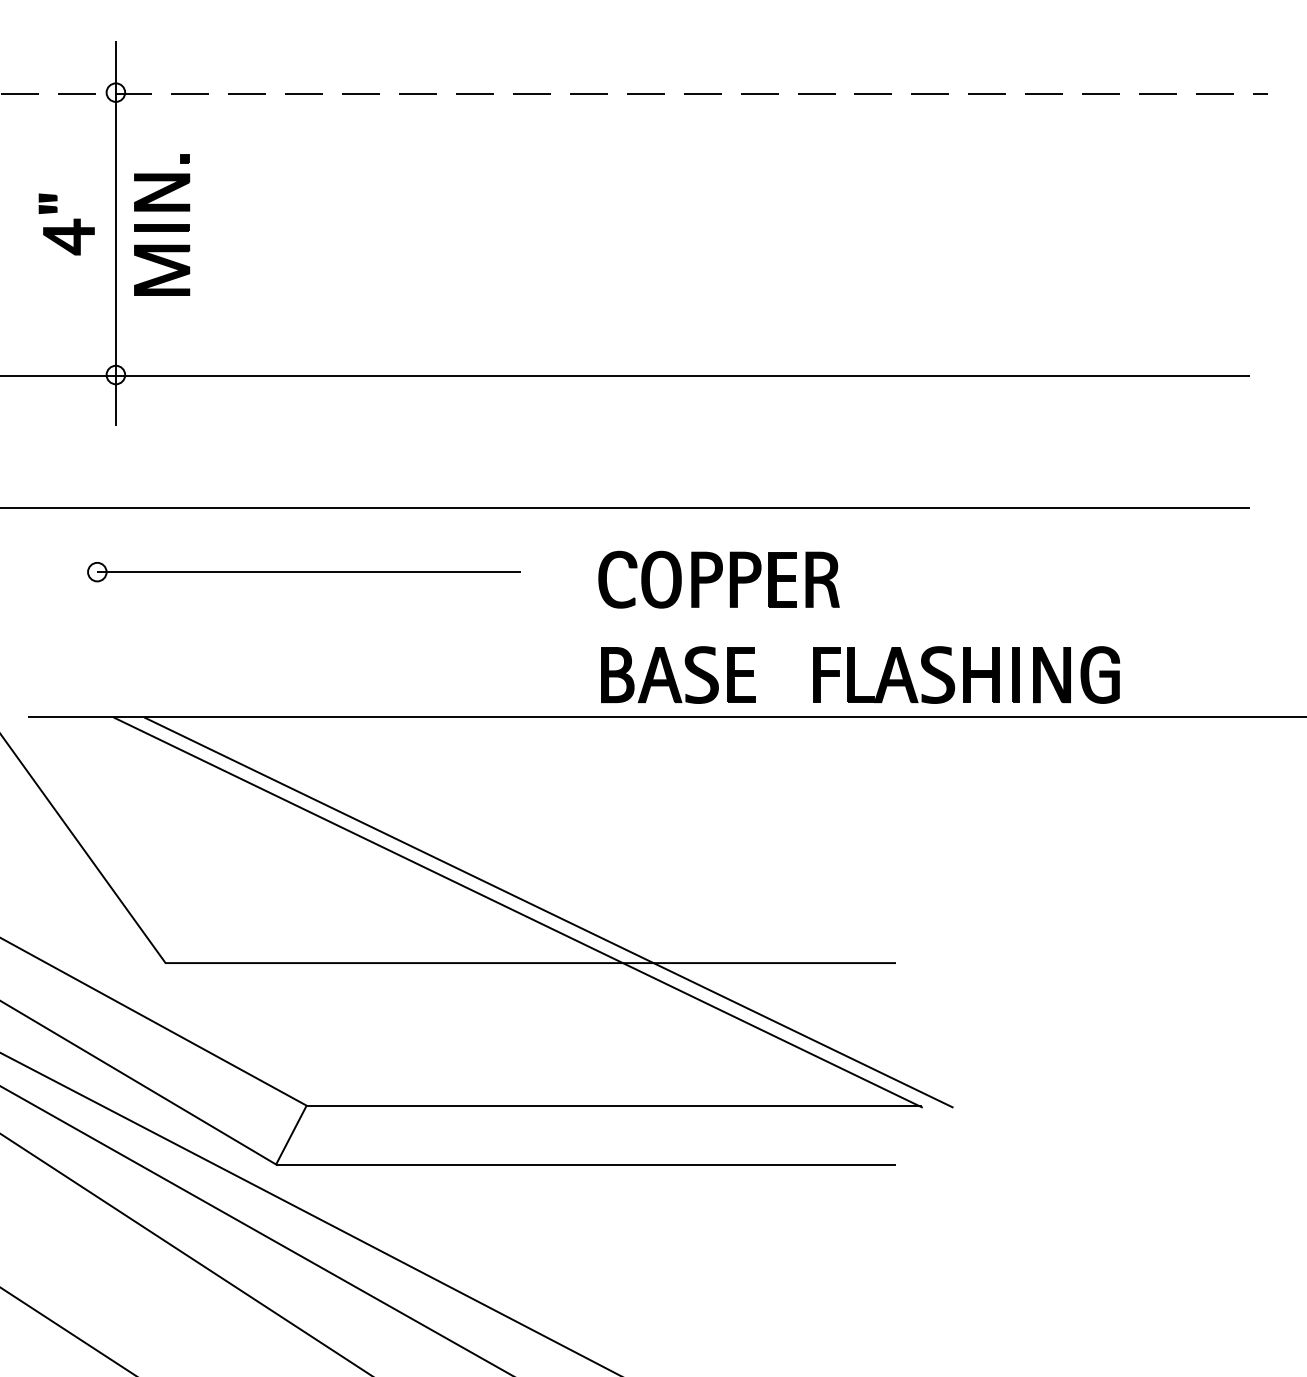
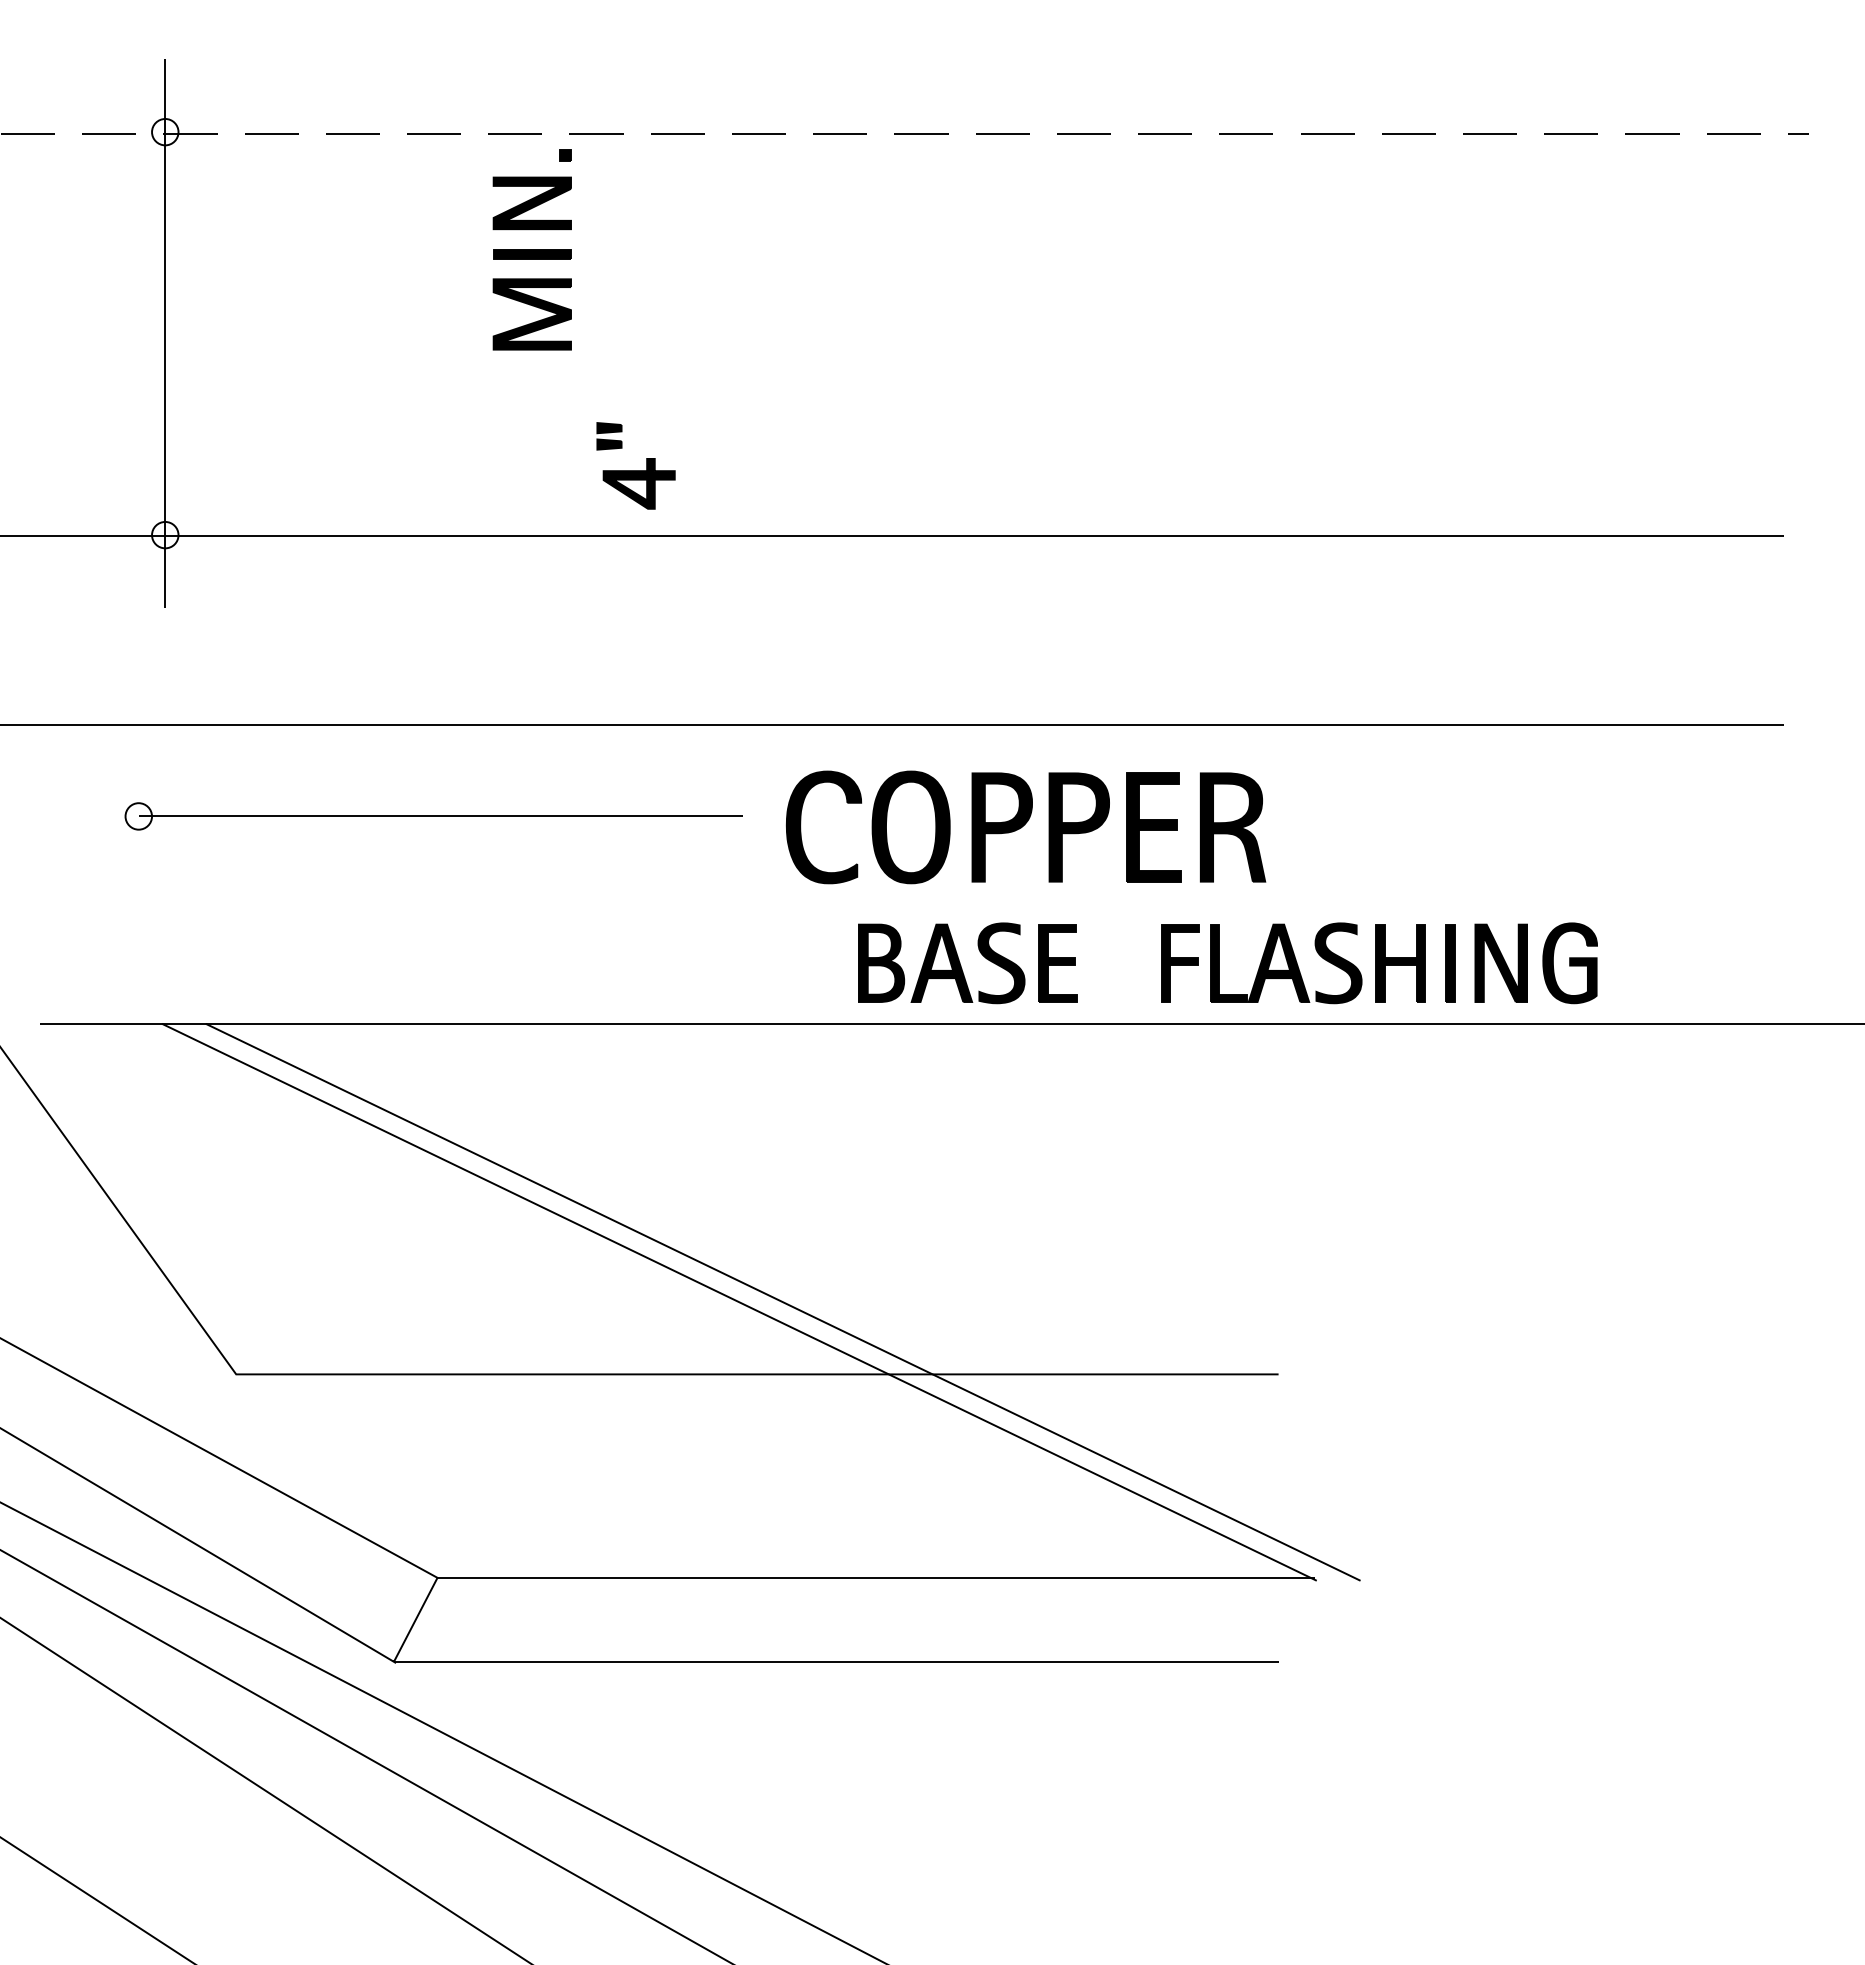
part: (66, 224) -> (635, 465), moved
part: (162, 224) -> (532, 248), moved
part: (718, 579) -> (1025, 826), size x1.4

